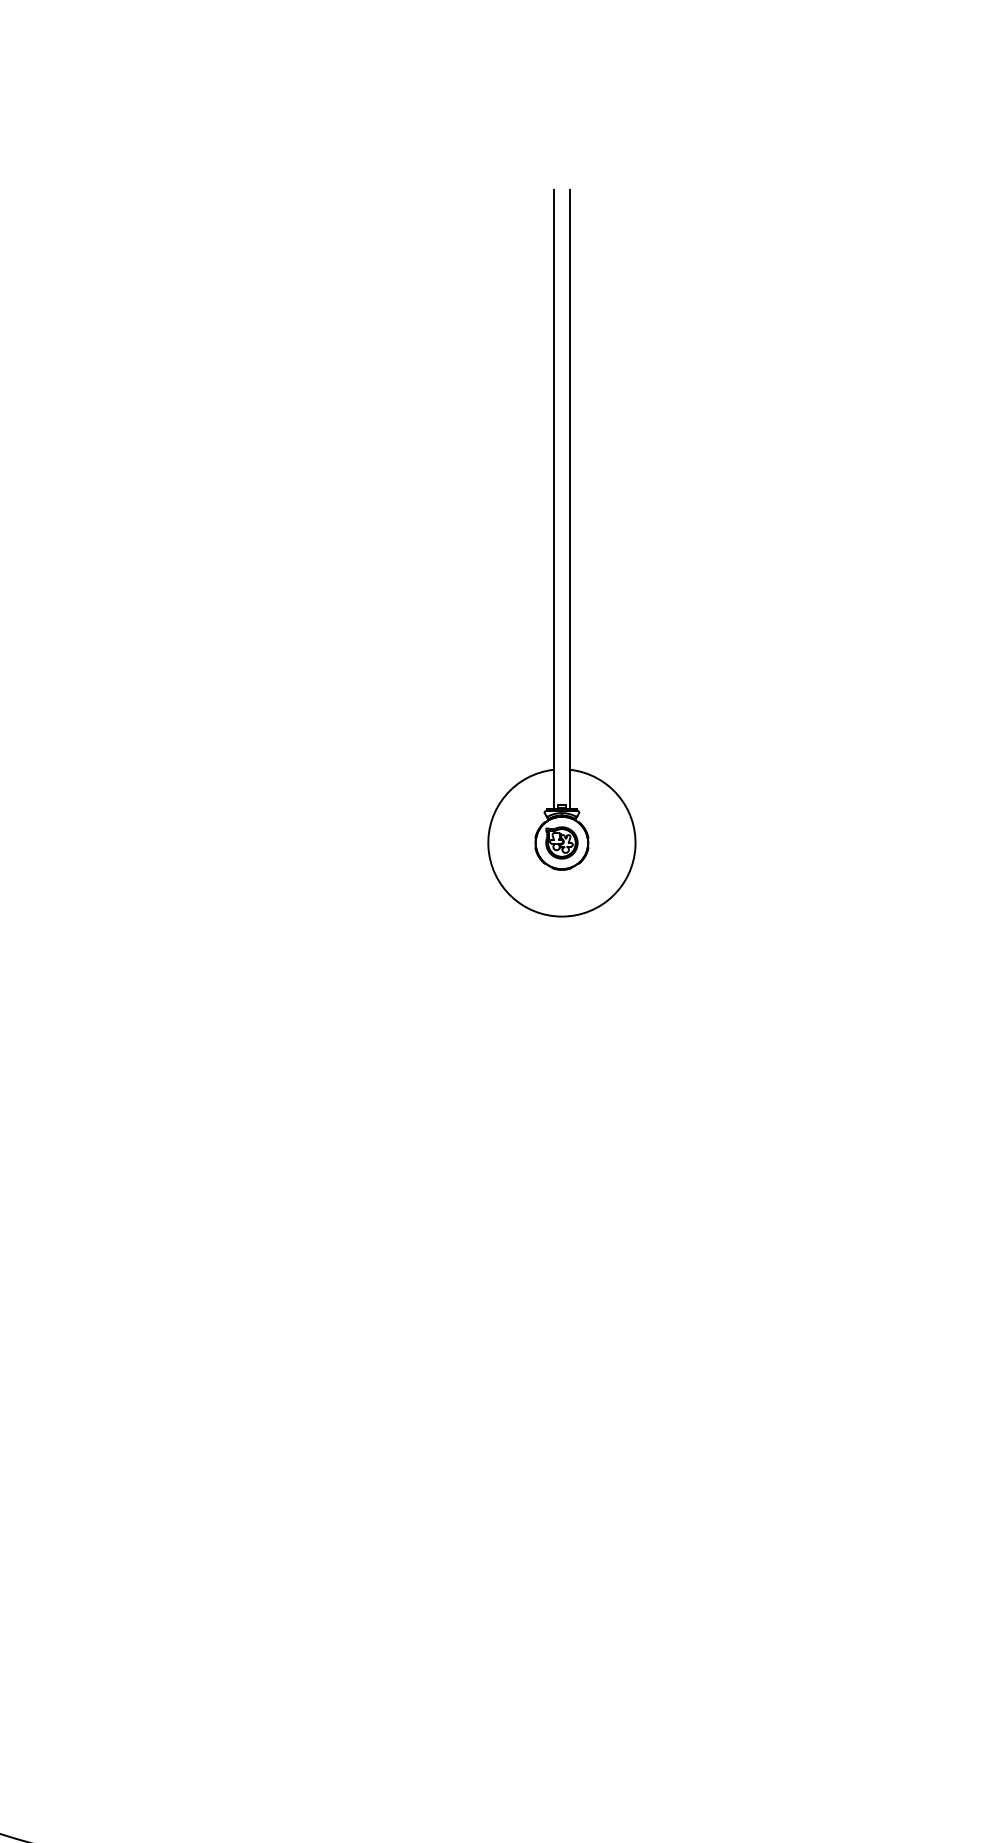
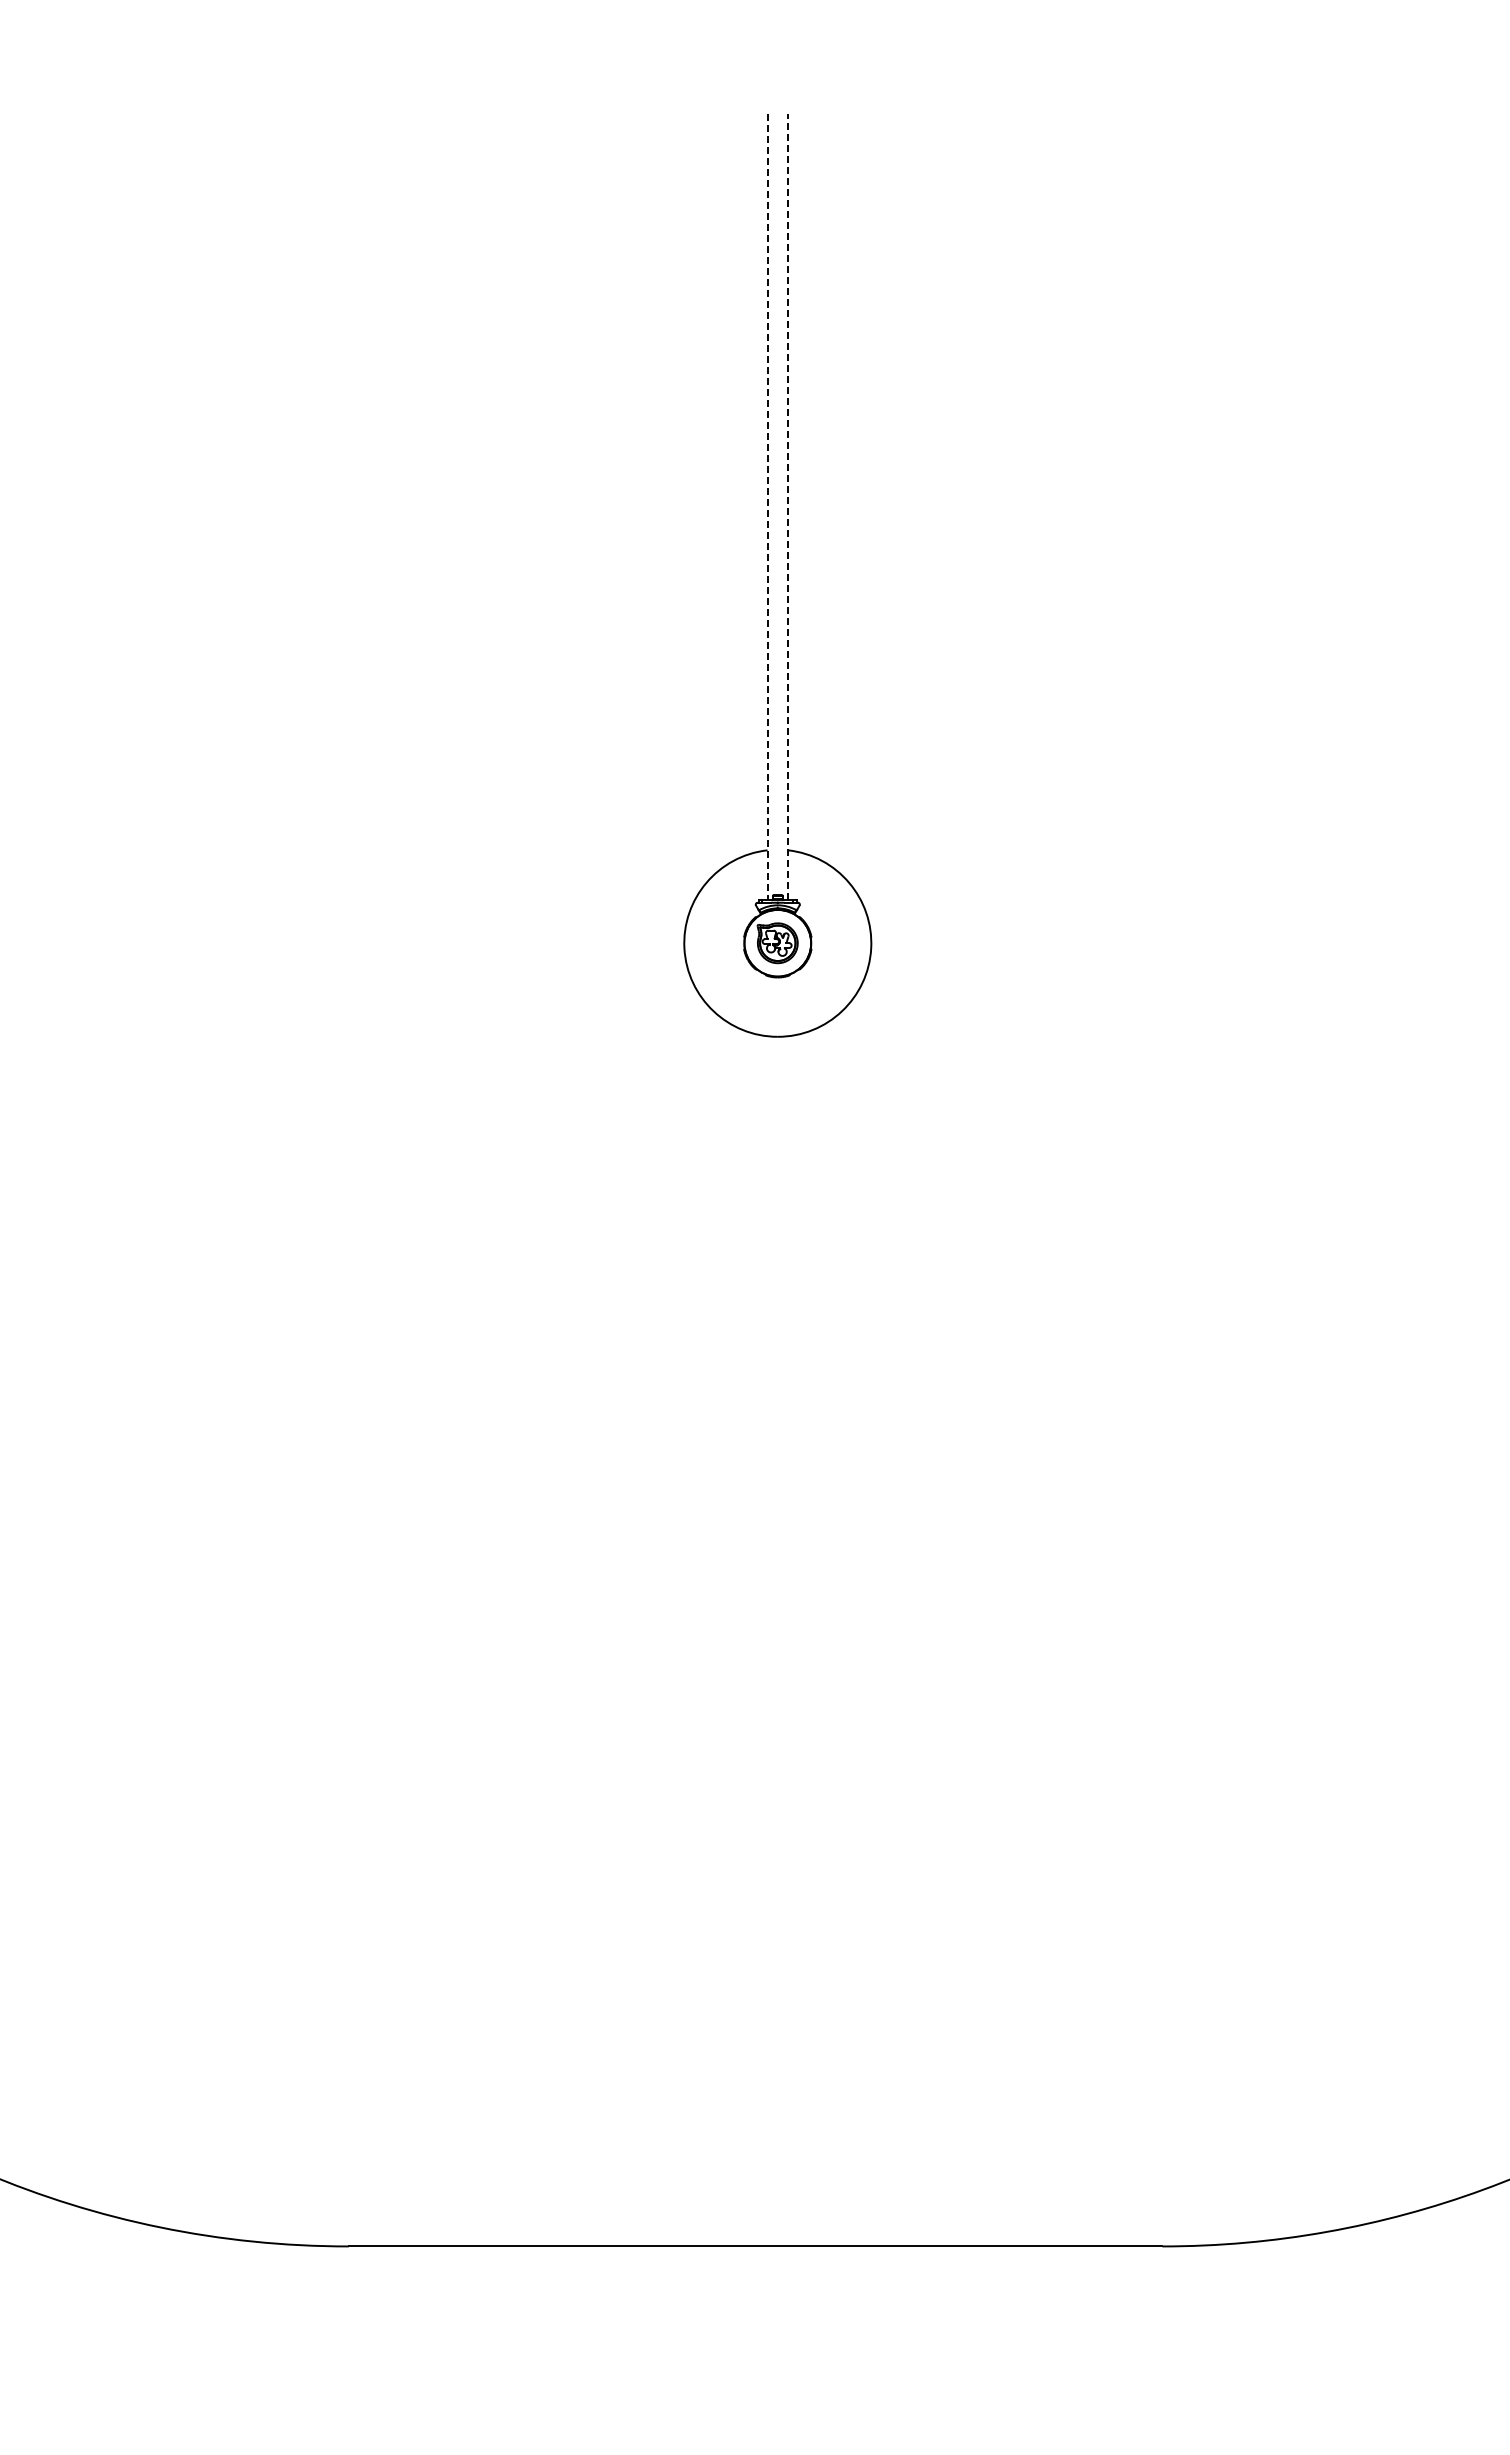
line: (553, 499) -> (767, 506), solid -> dashed
line: (570, 499) -> (788, 506), solid -> dashed

